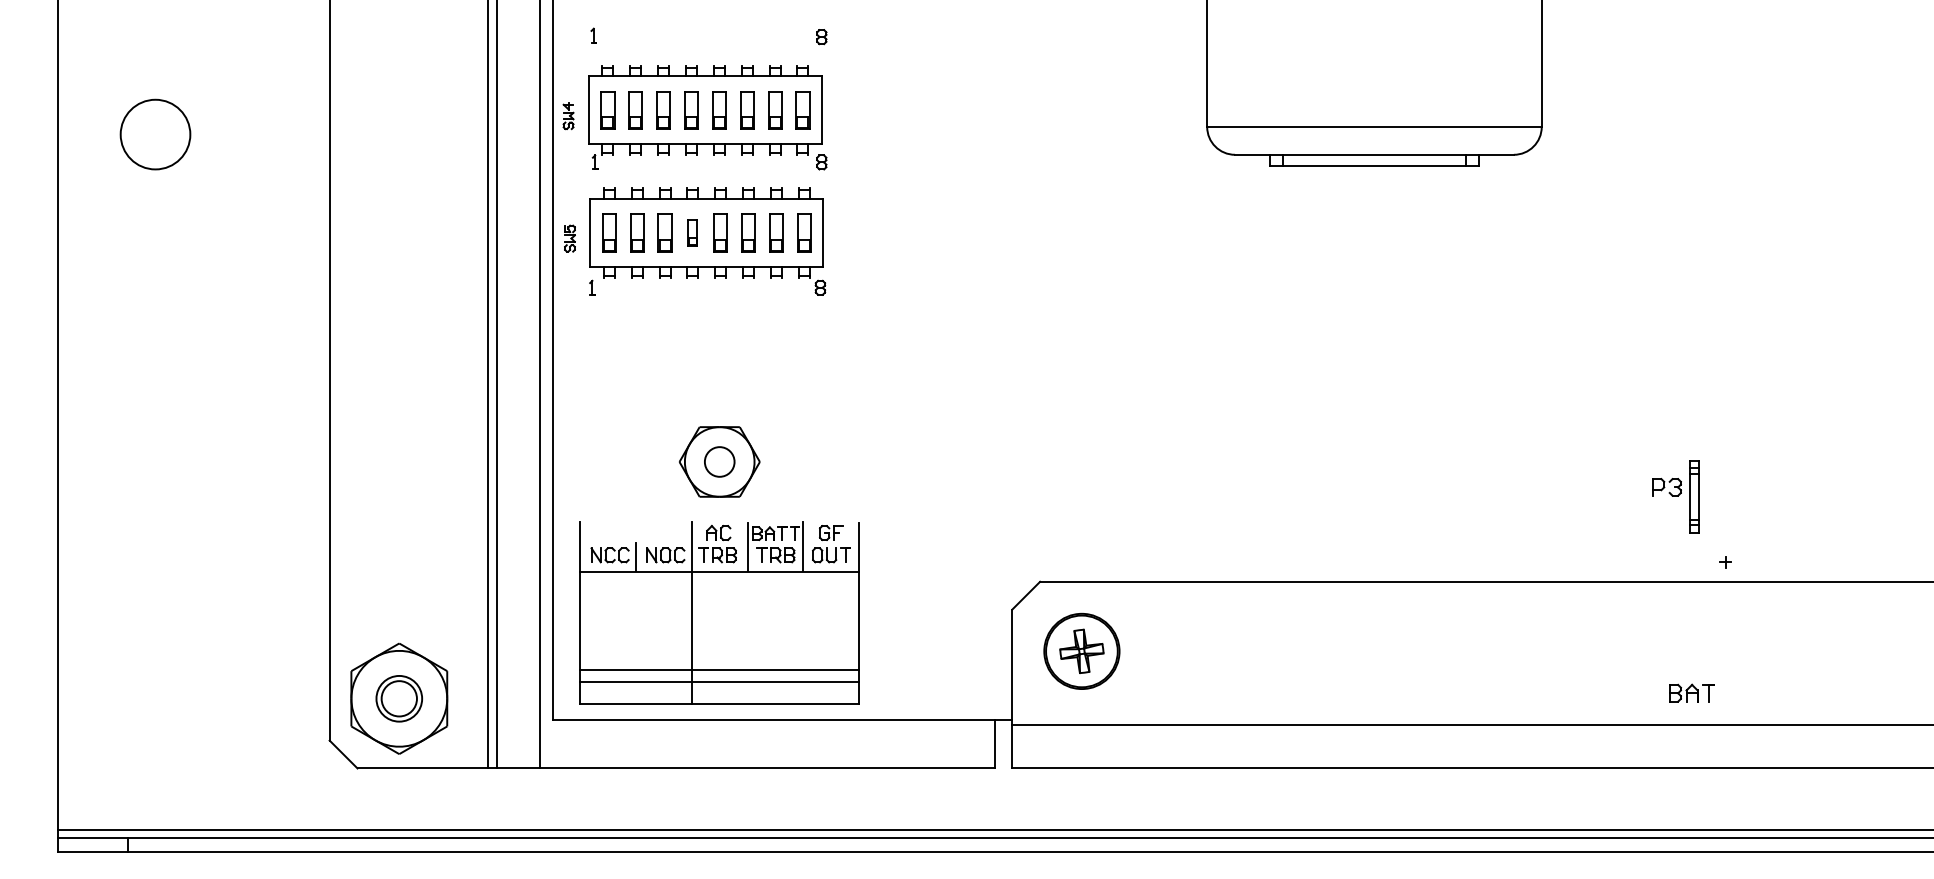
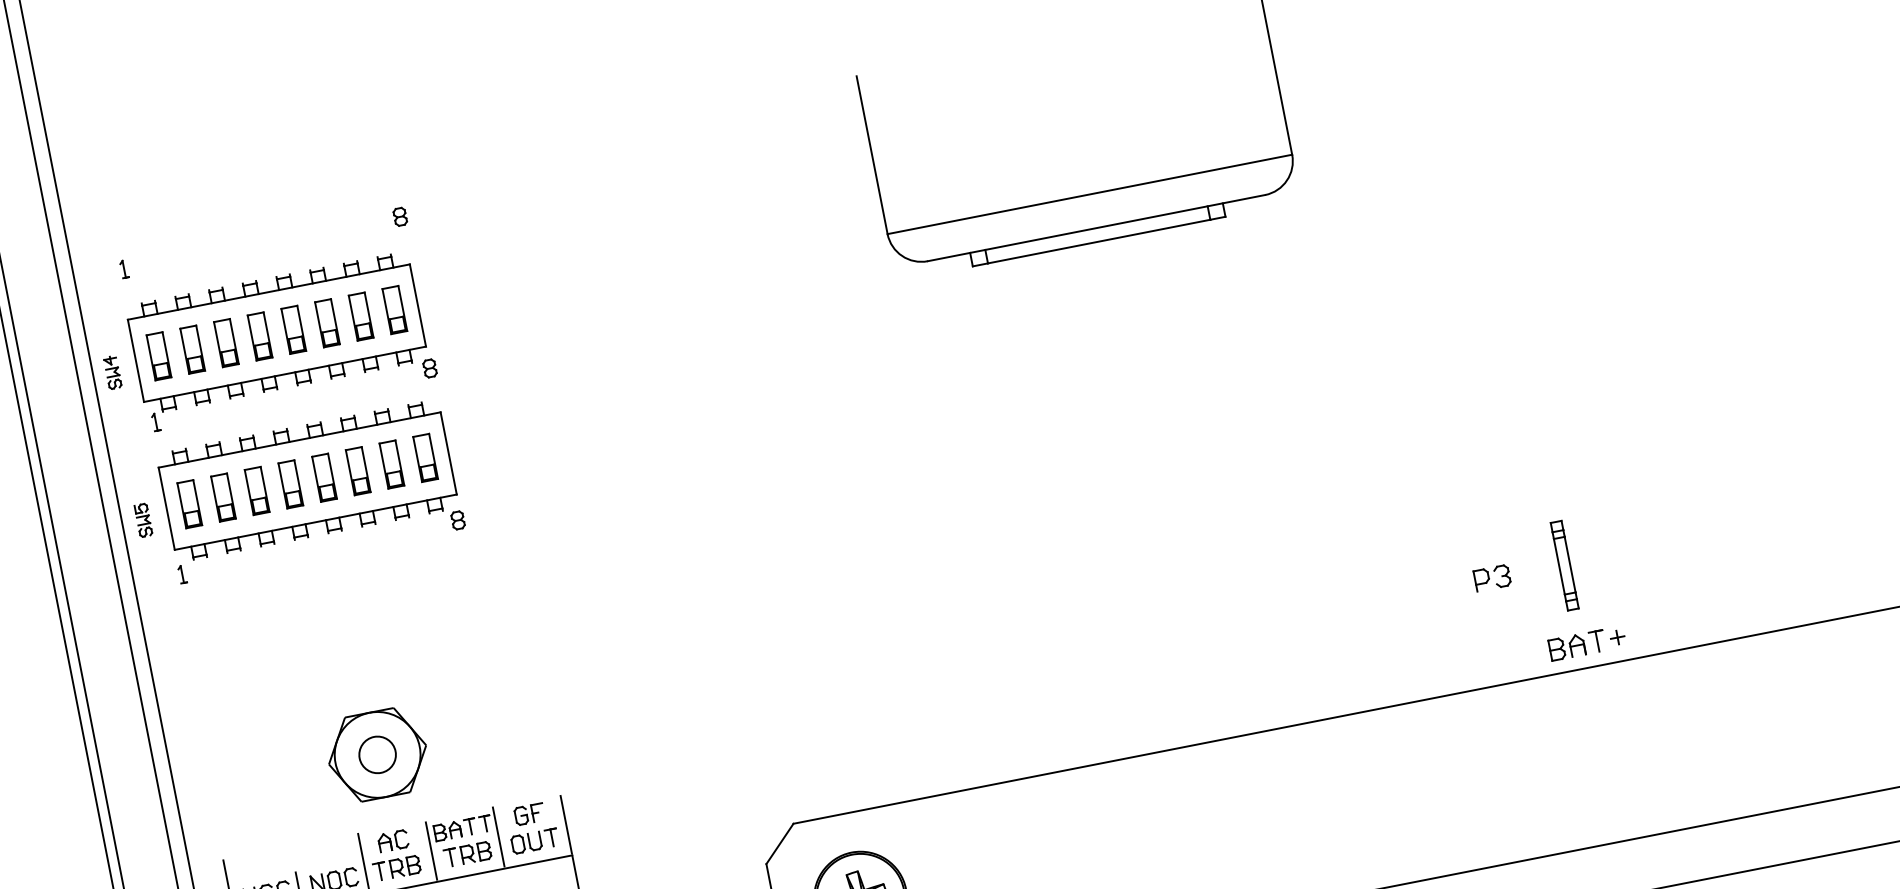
part: (692, 232) -> (290, 483), size x1.43
part: (1666, 487) -> (1491, 578), moved
part: (1691, 692) -> (1576, 644), moved

